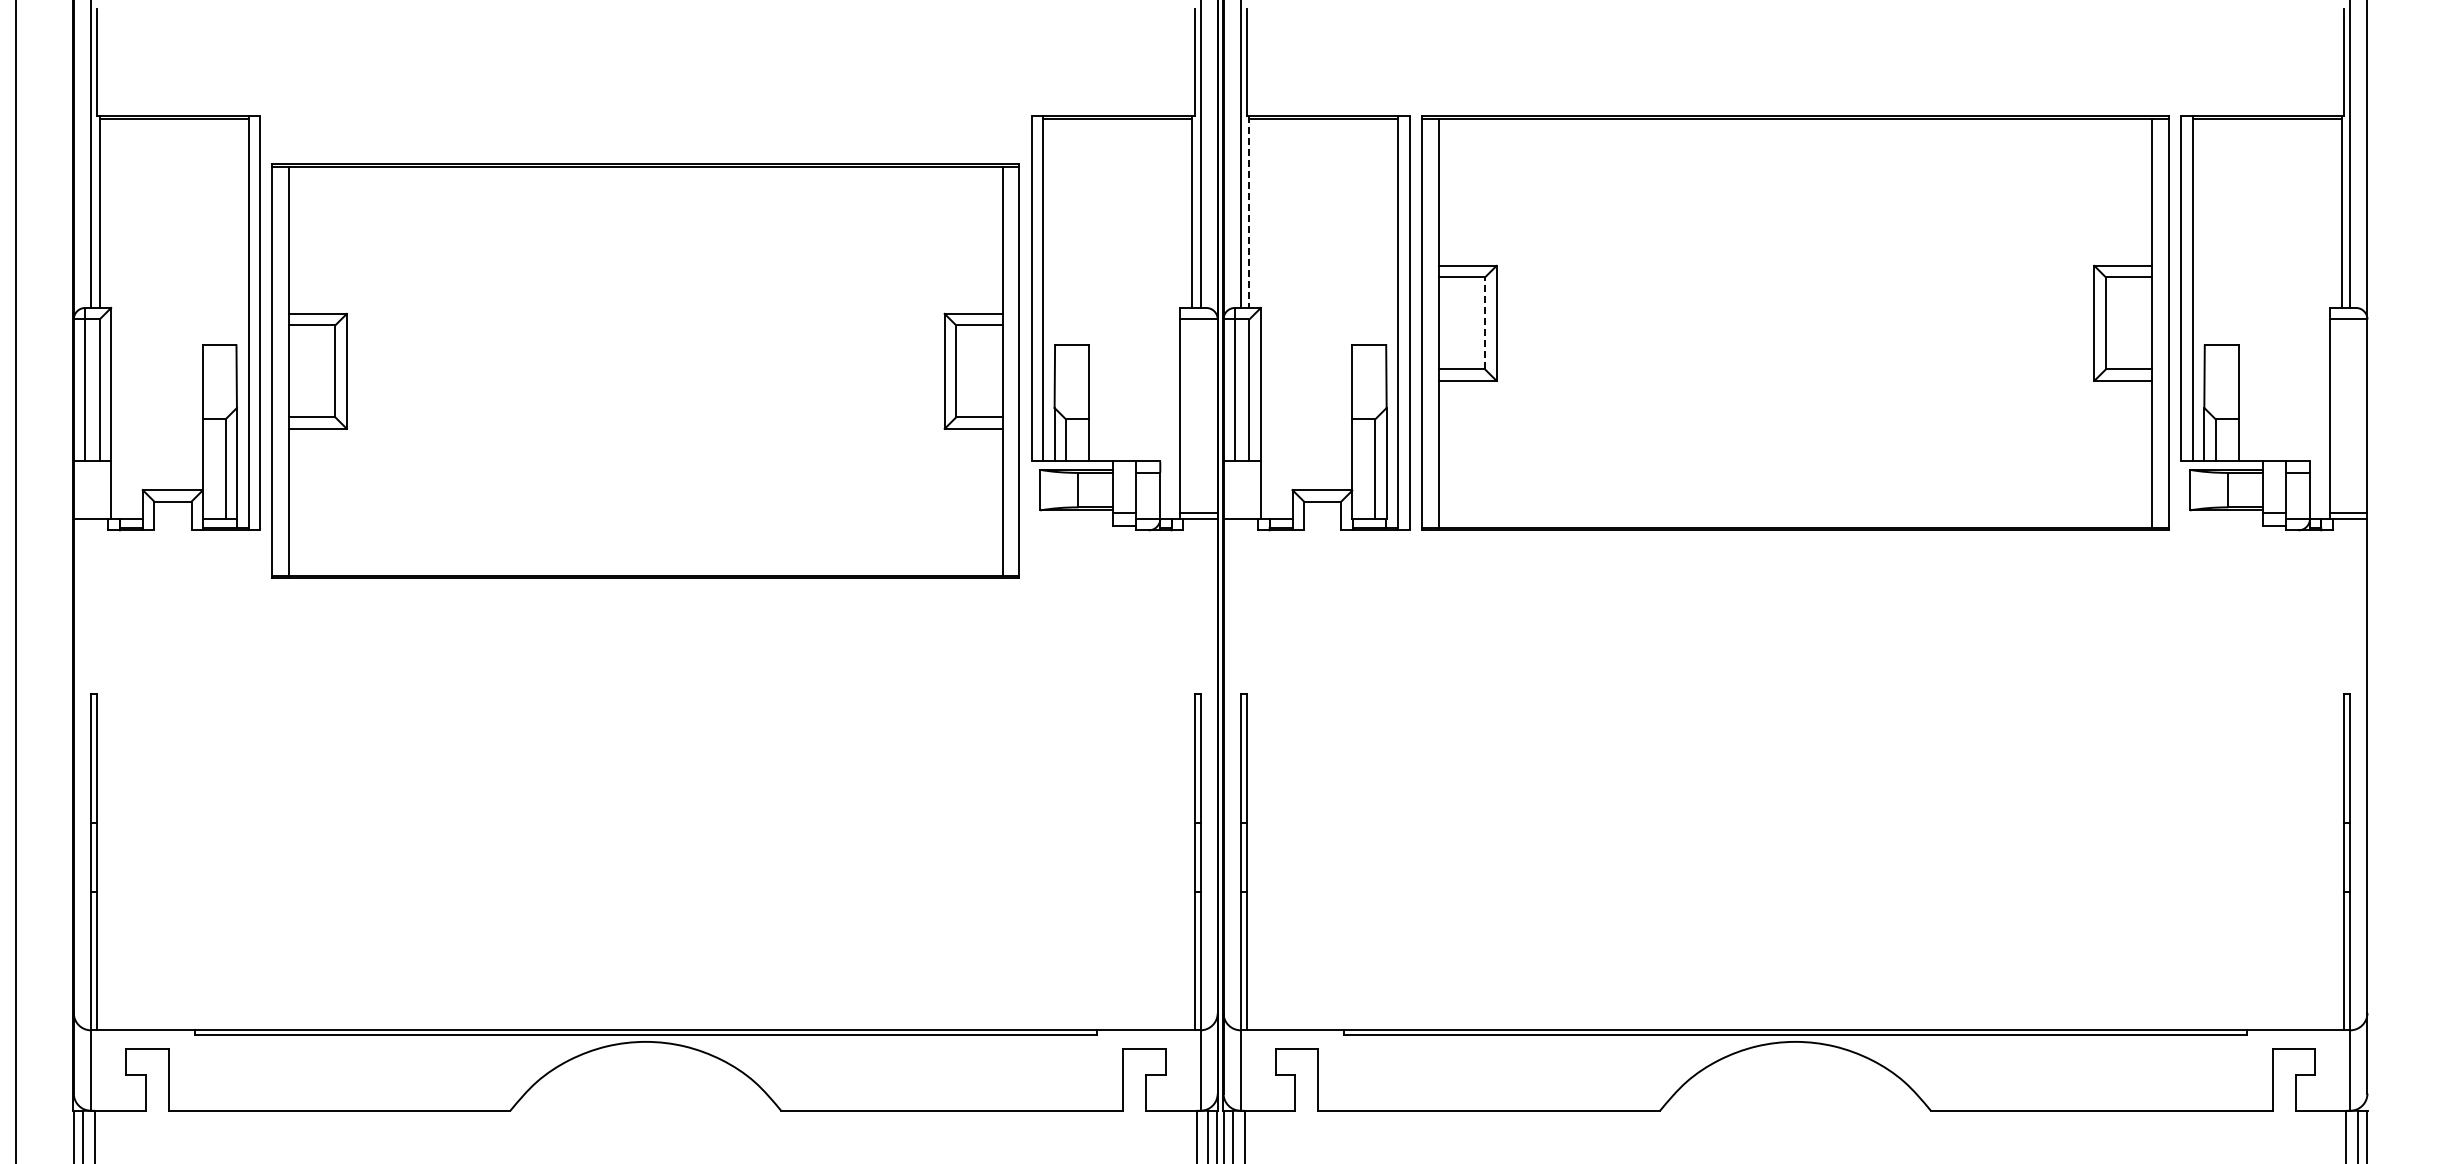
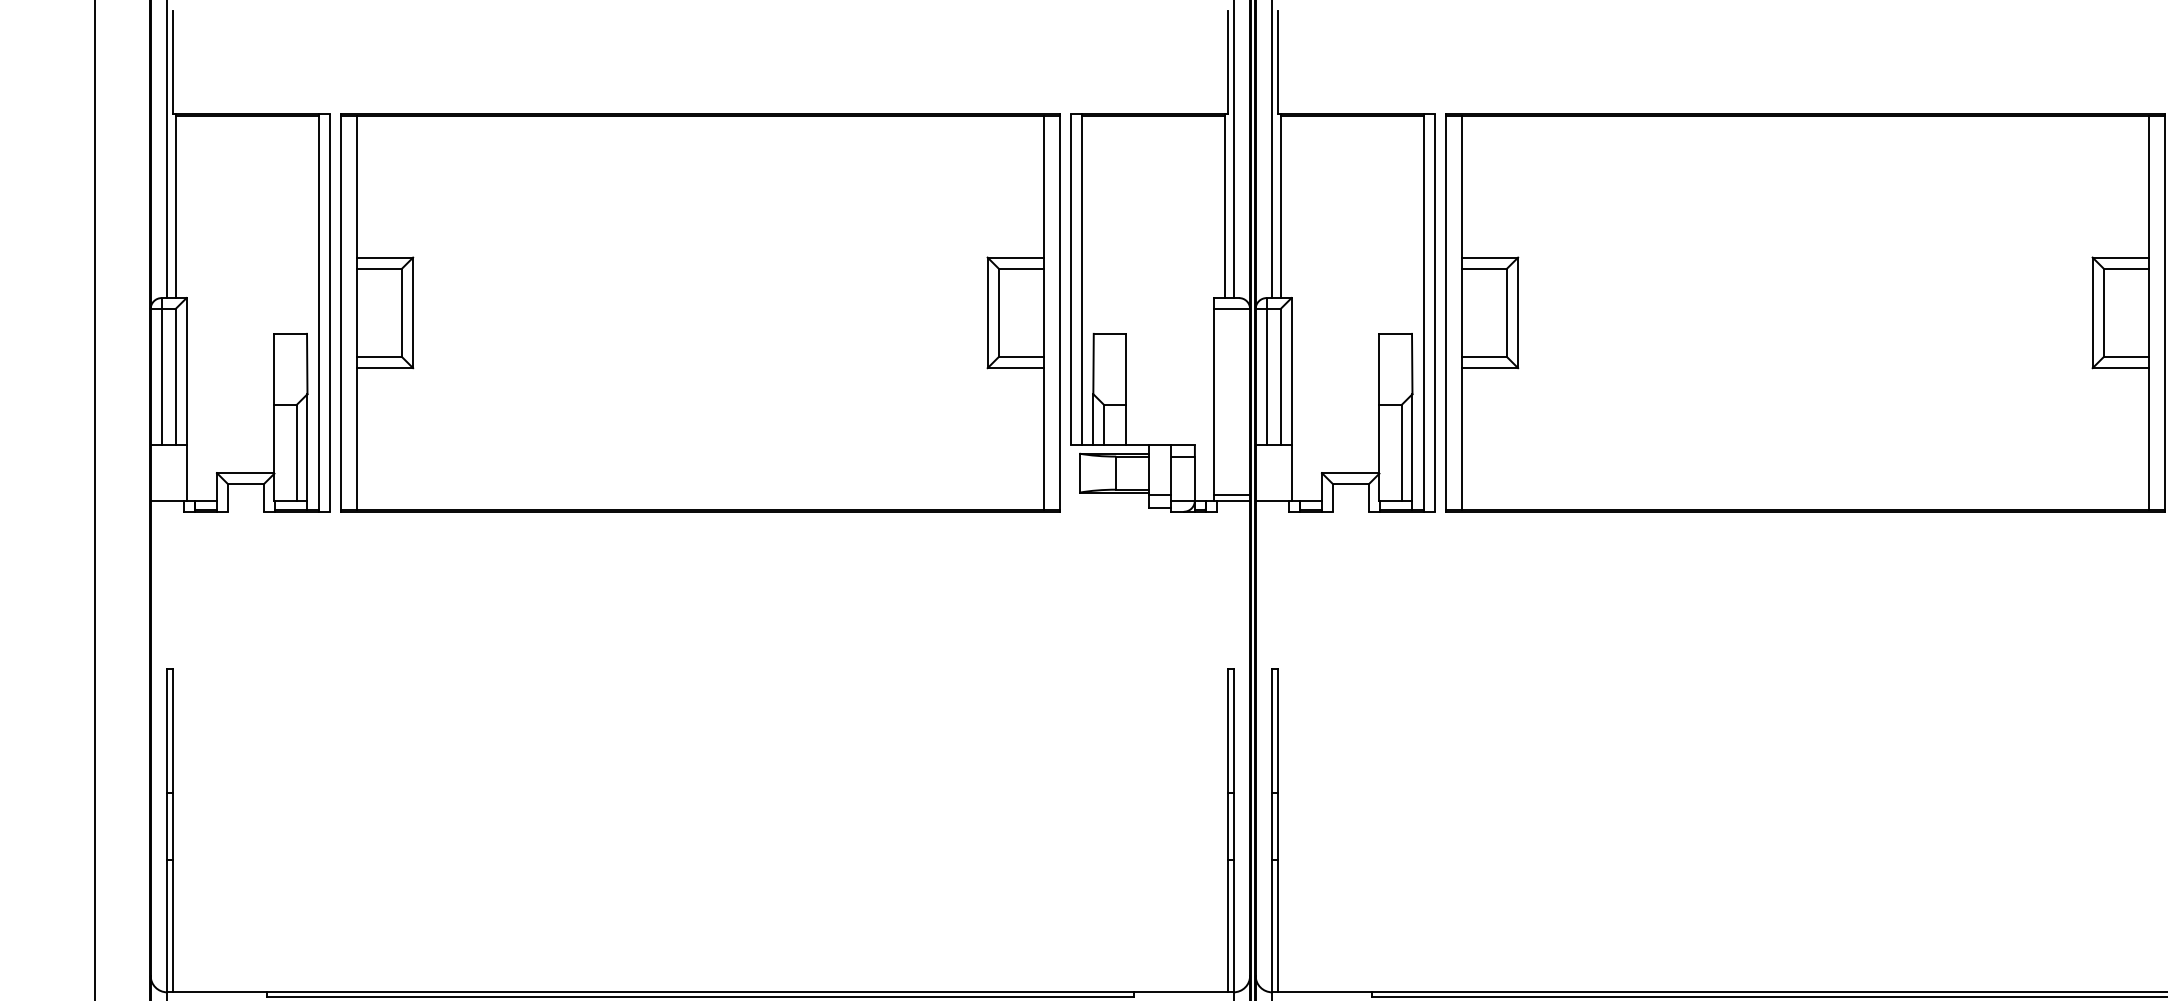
line: (1249, 212) -> (1280, 206), dashed -> solid
line: (1485, 323) -> (1507, 312), dashed -> solid
part: (645, 370) -> (700, 312), moved

